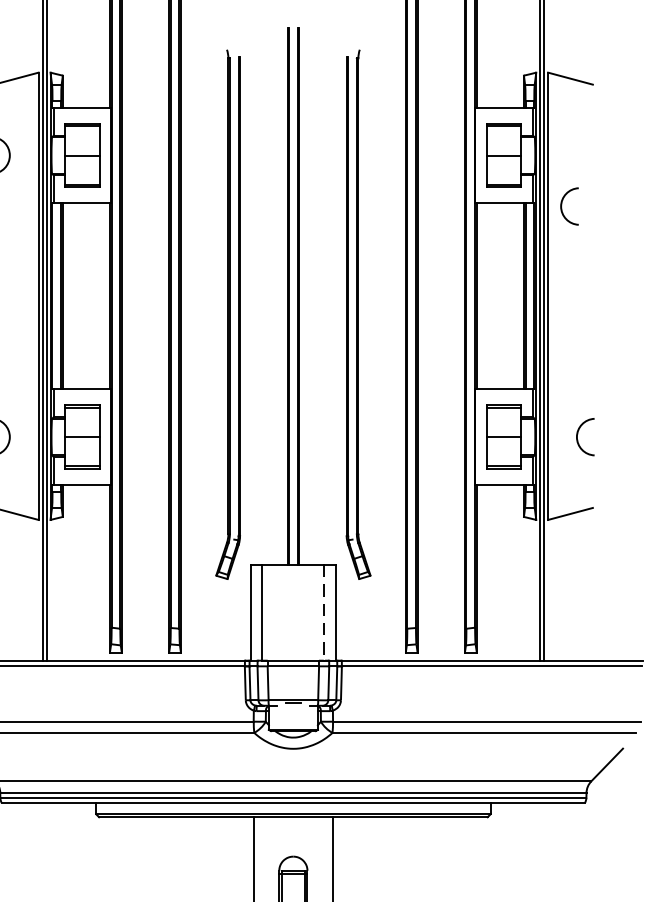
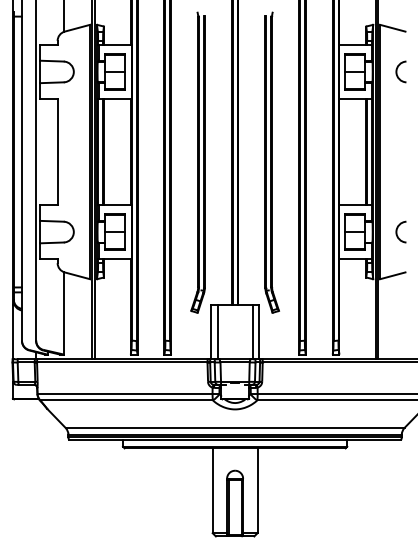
arc: (563, 205) -> (397, 71), moved
line: (323, 613) -> (252, 332), dashed -> solid

